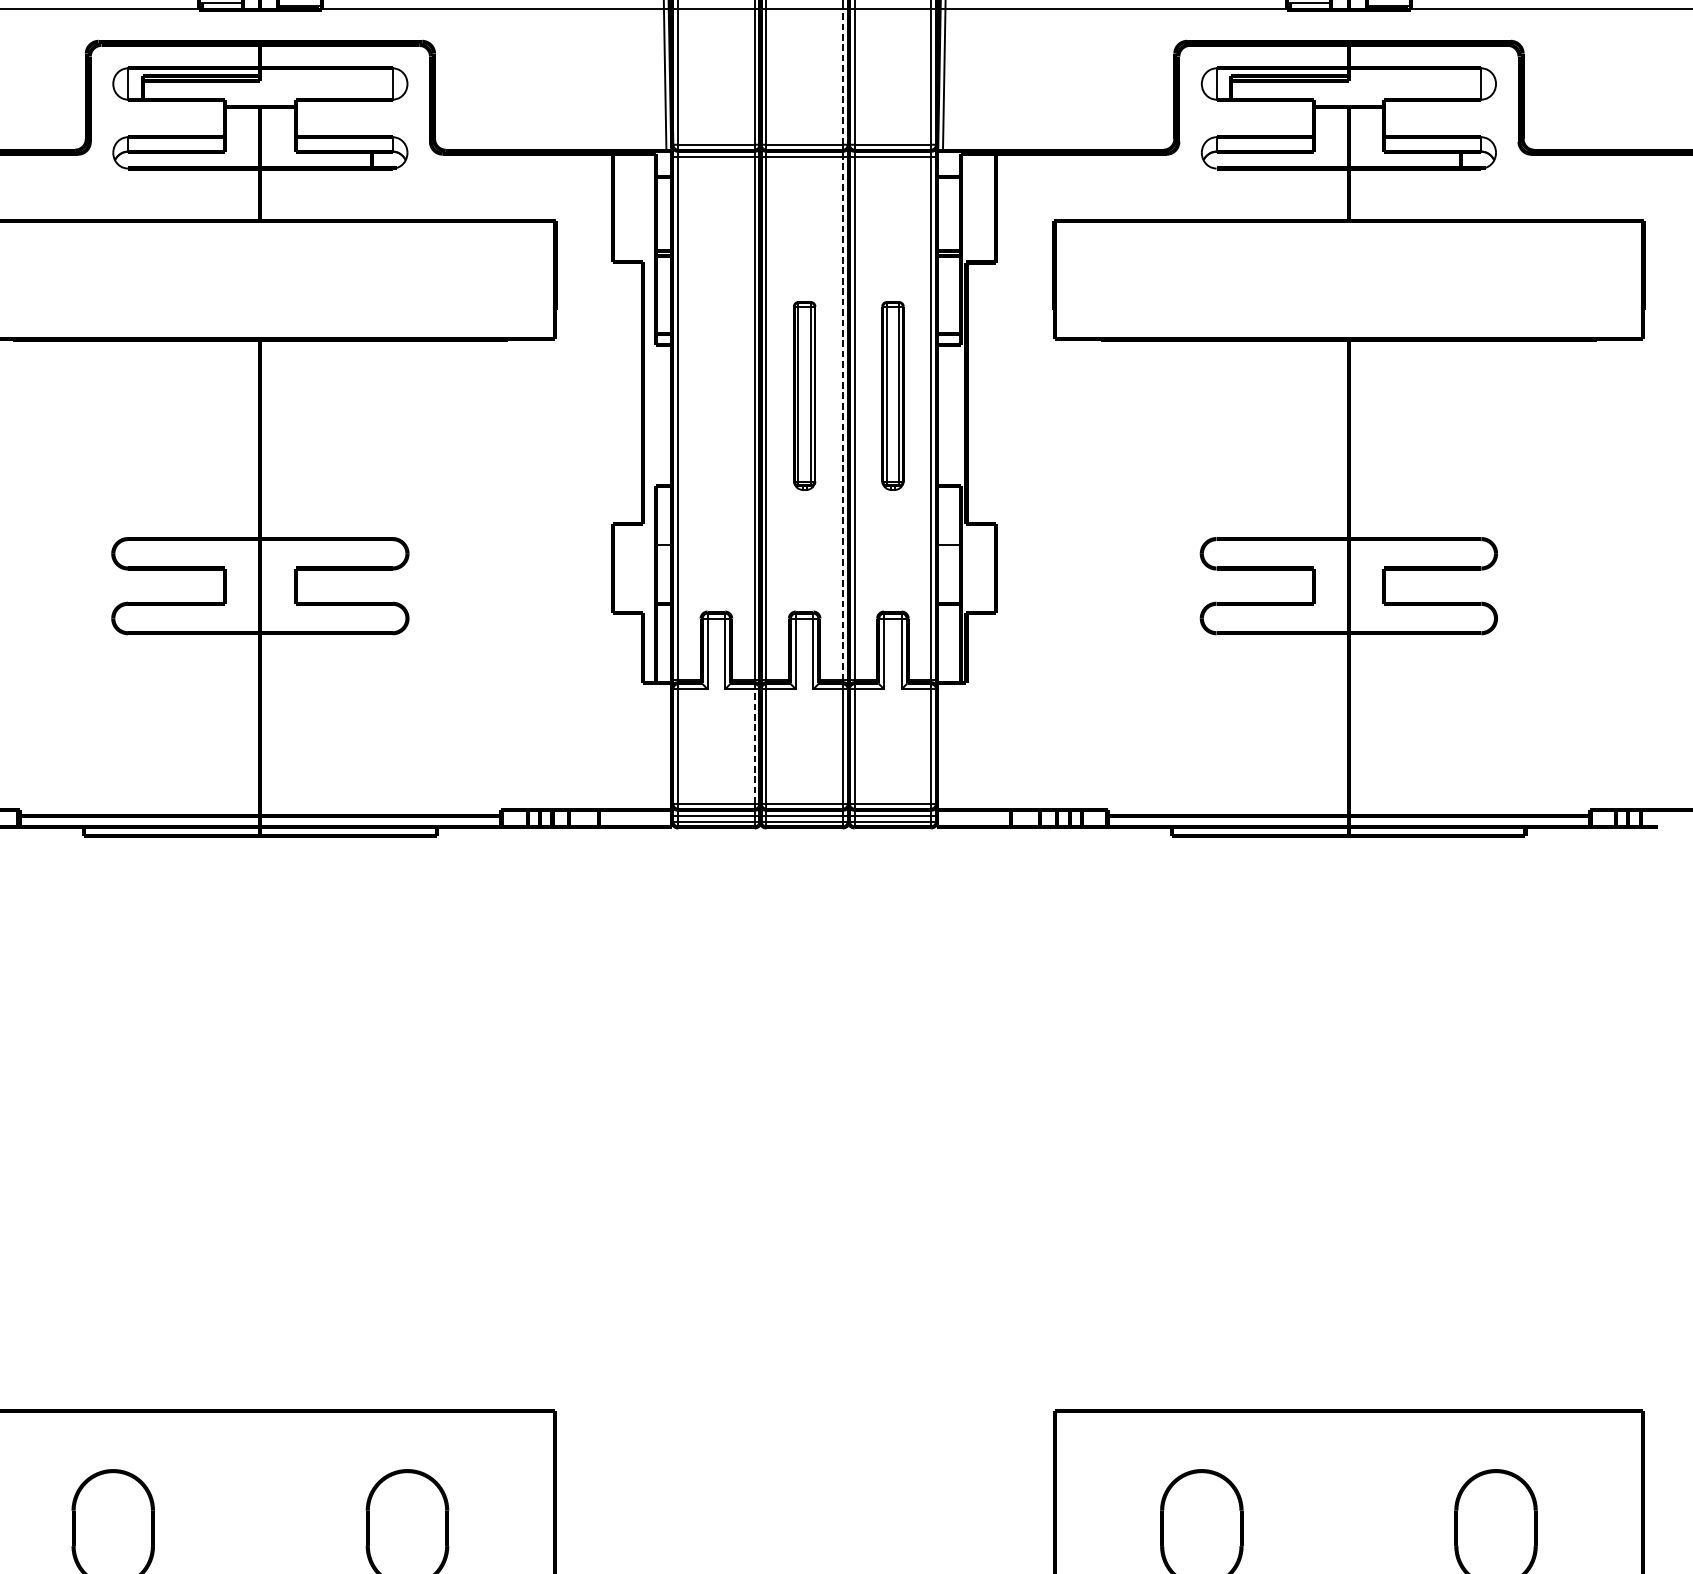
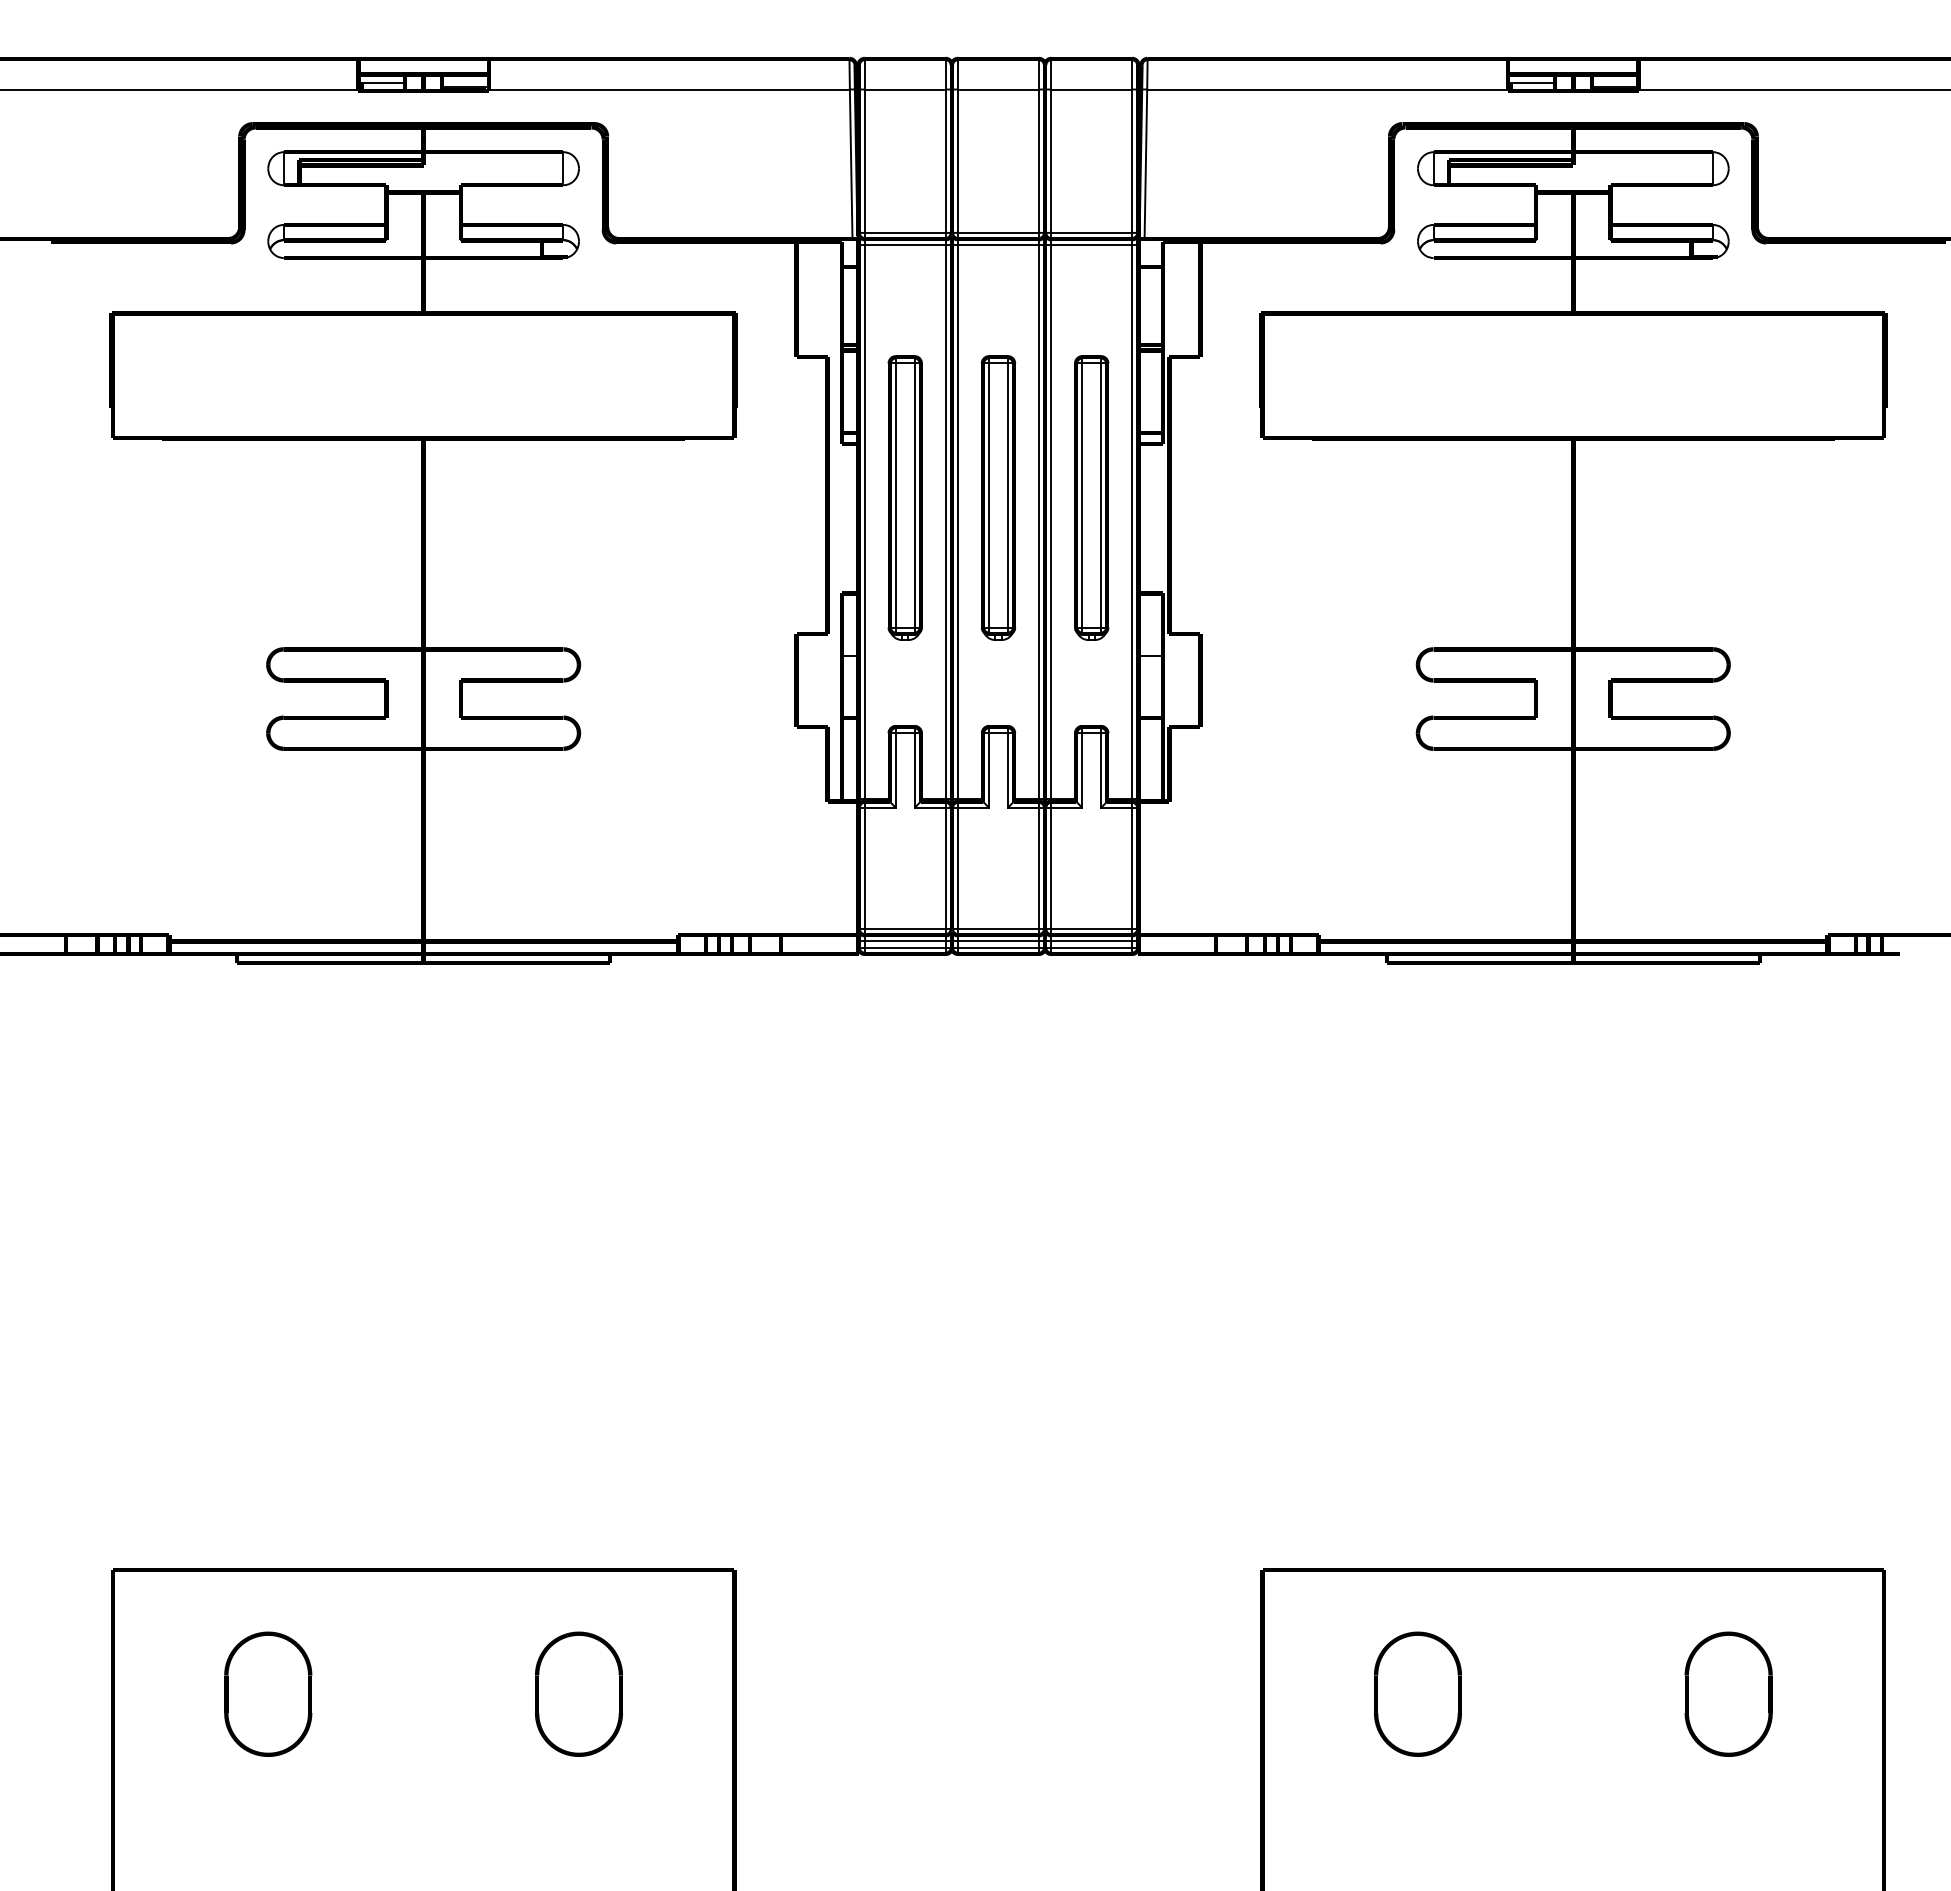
line: (842, 77) -> (1038, 161), dashed -> solid
part: (715, 395) -> (904, 497), added
part: (804, 395) -> (998, 497), size x1.43
part: (892, 395) -> (1091, 497), size x1.43
line: (842, 418) -> (1038, 521), dashed -> solid
line: (754, 746) -> (945, 868), dashed -> solid

